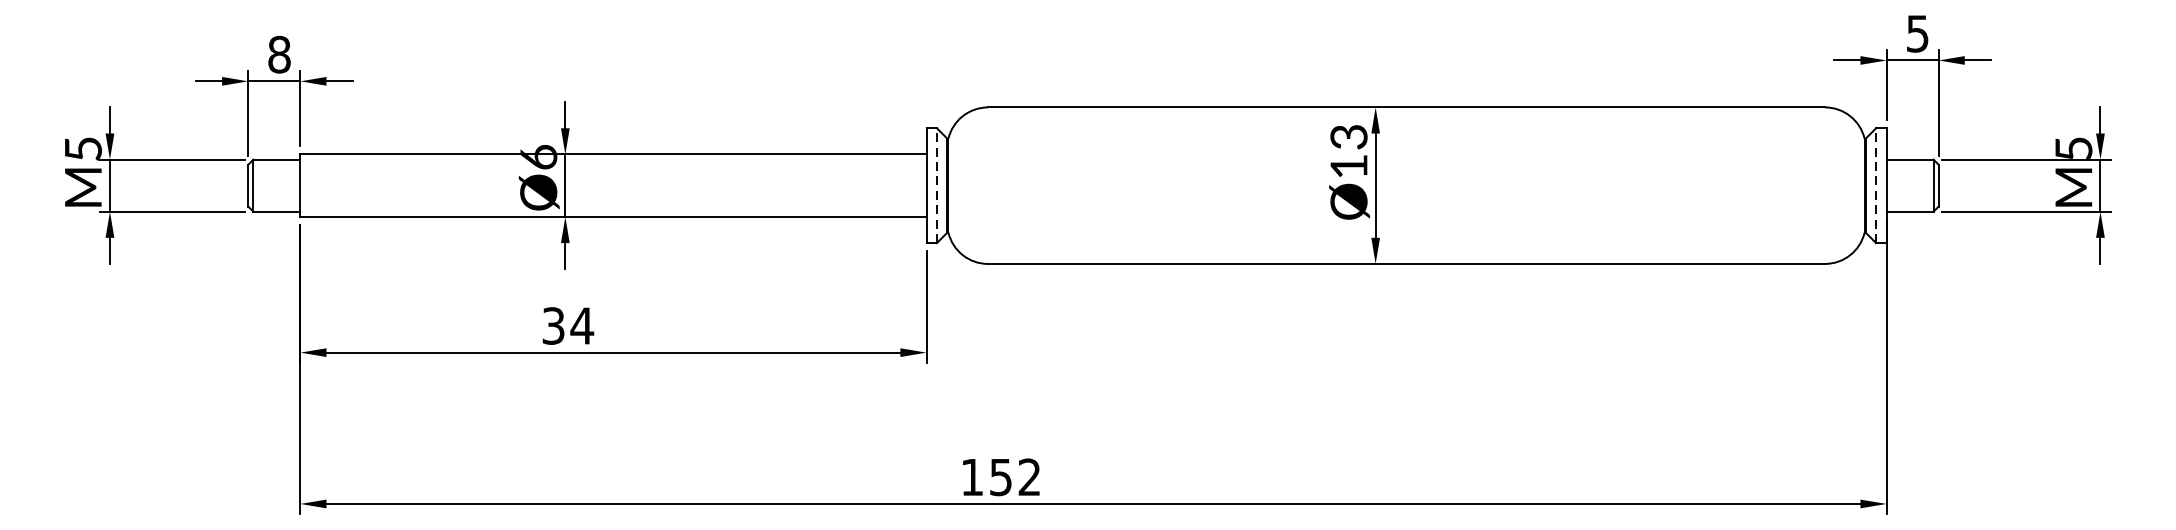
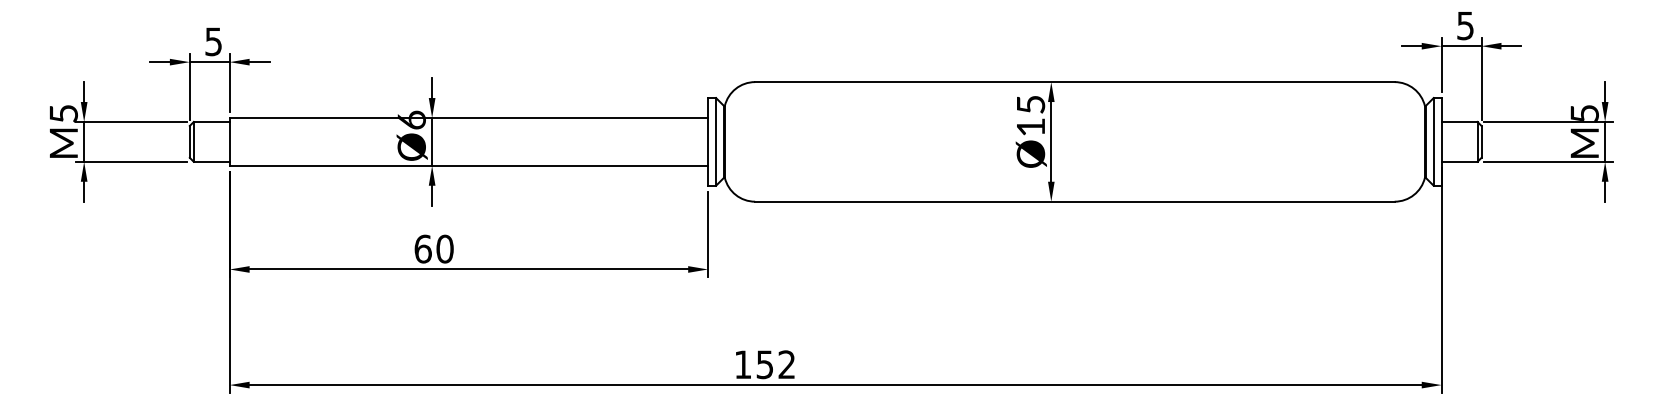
text: (279, 54) -> (213, 41), 8 -> 5
text: (1348, 136) -> (1030, 104), Ø13 -> Ø15
line: (937, 185) -> (716, 141), dashed -> solid
line: (1875, 185) -> (1433, 141), dashed -> solid
text: (568, 325) -> (434, 248), 34 -> 60

